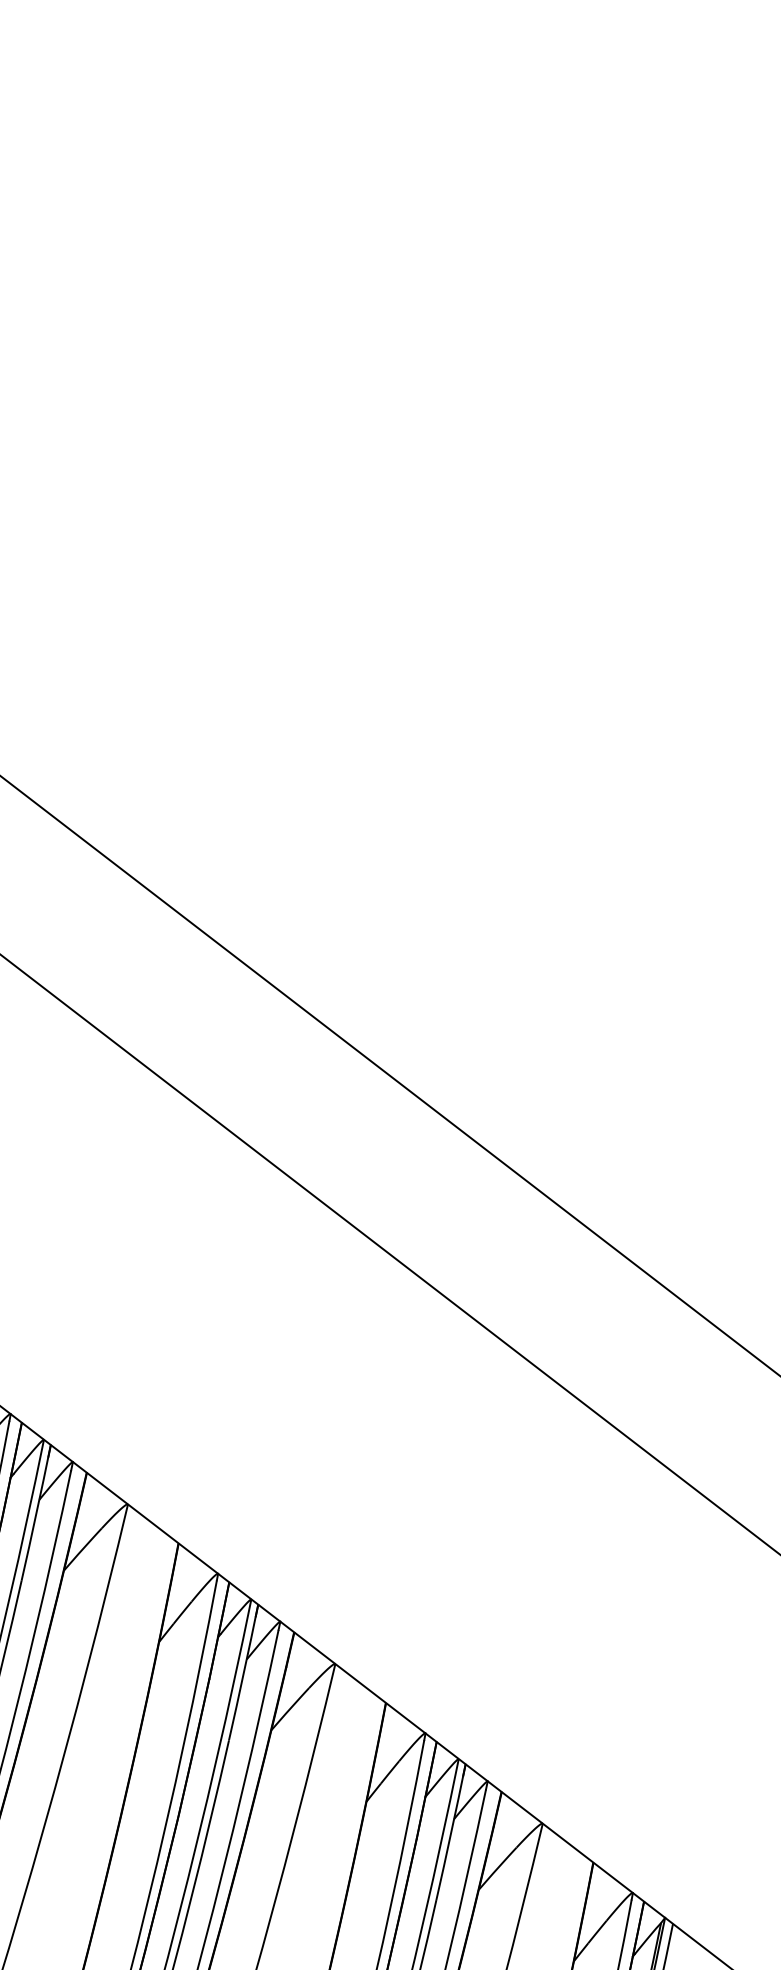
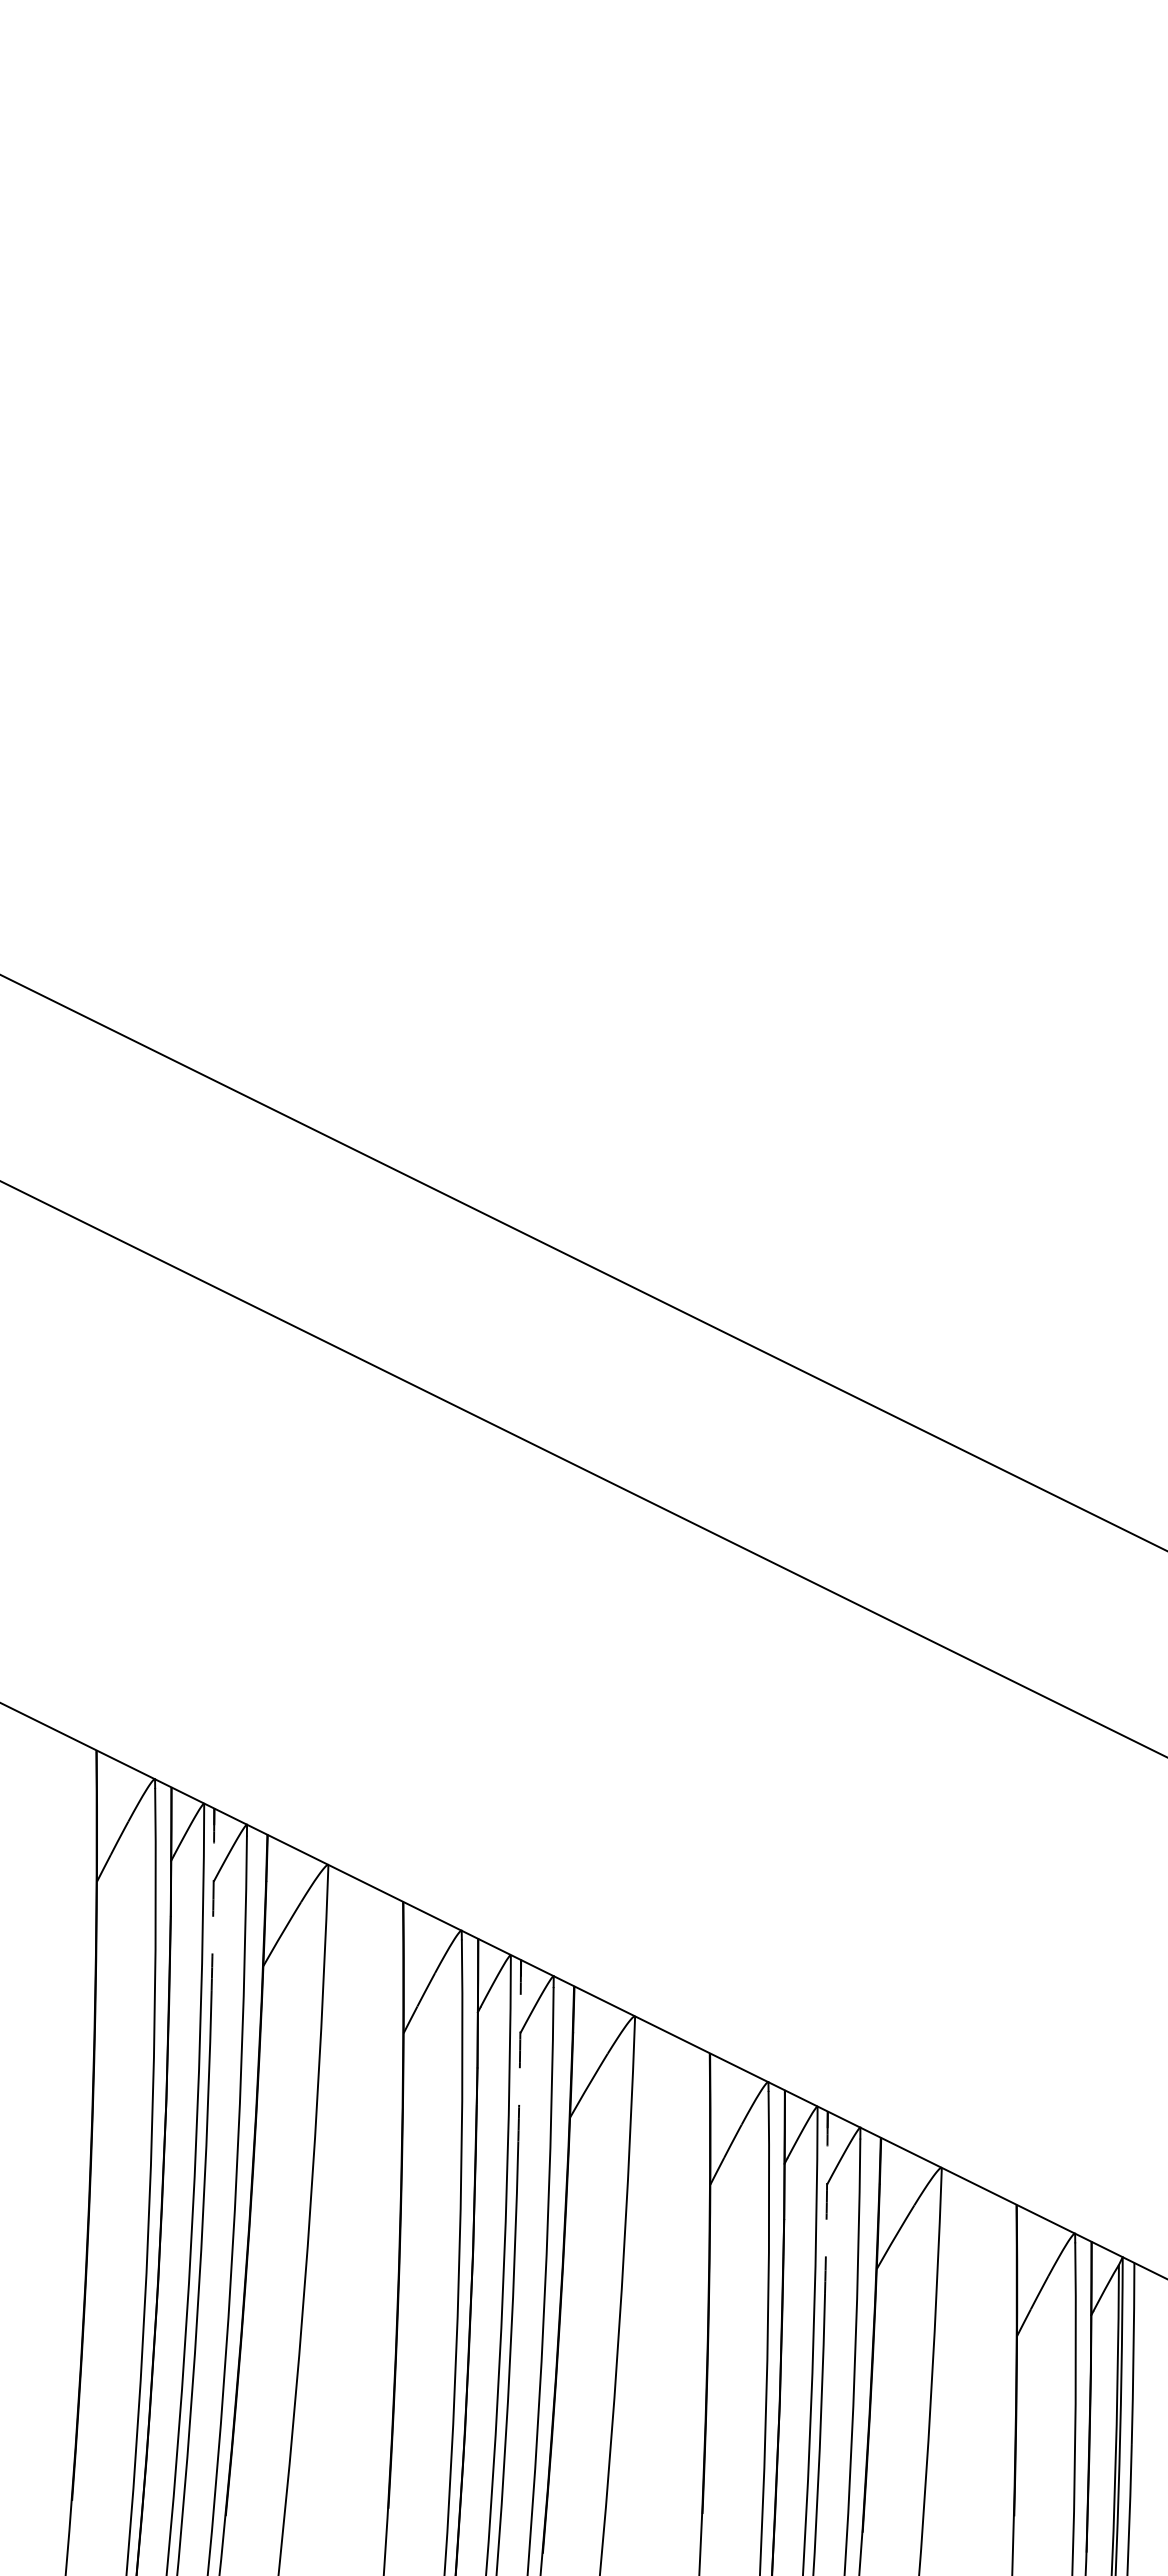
arc: (36, 1513) -> (213, 1899), solid -> dashed
arc: (244, 1672) -> (520, 2050), solid -> dashed
arc: (451, 1832) -> (826, 2202), solid -> dashed

